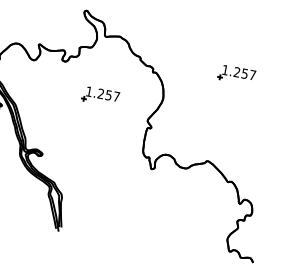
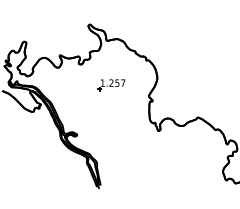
part: (236, 75) -> (207, 51), removed

